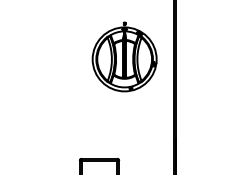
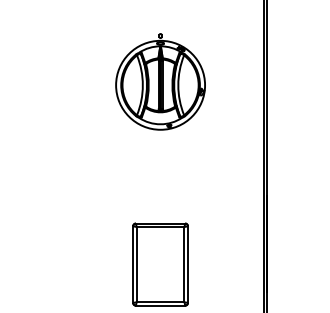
part: (124, 56) -> (160, 81), moved

